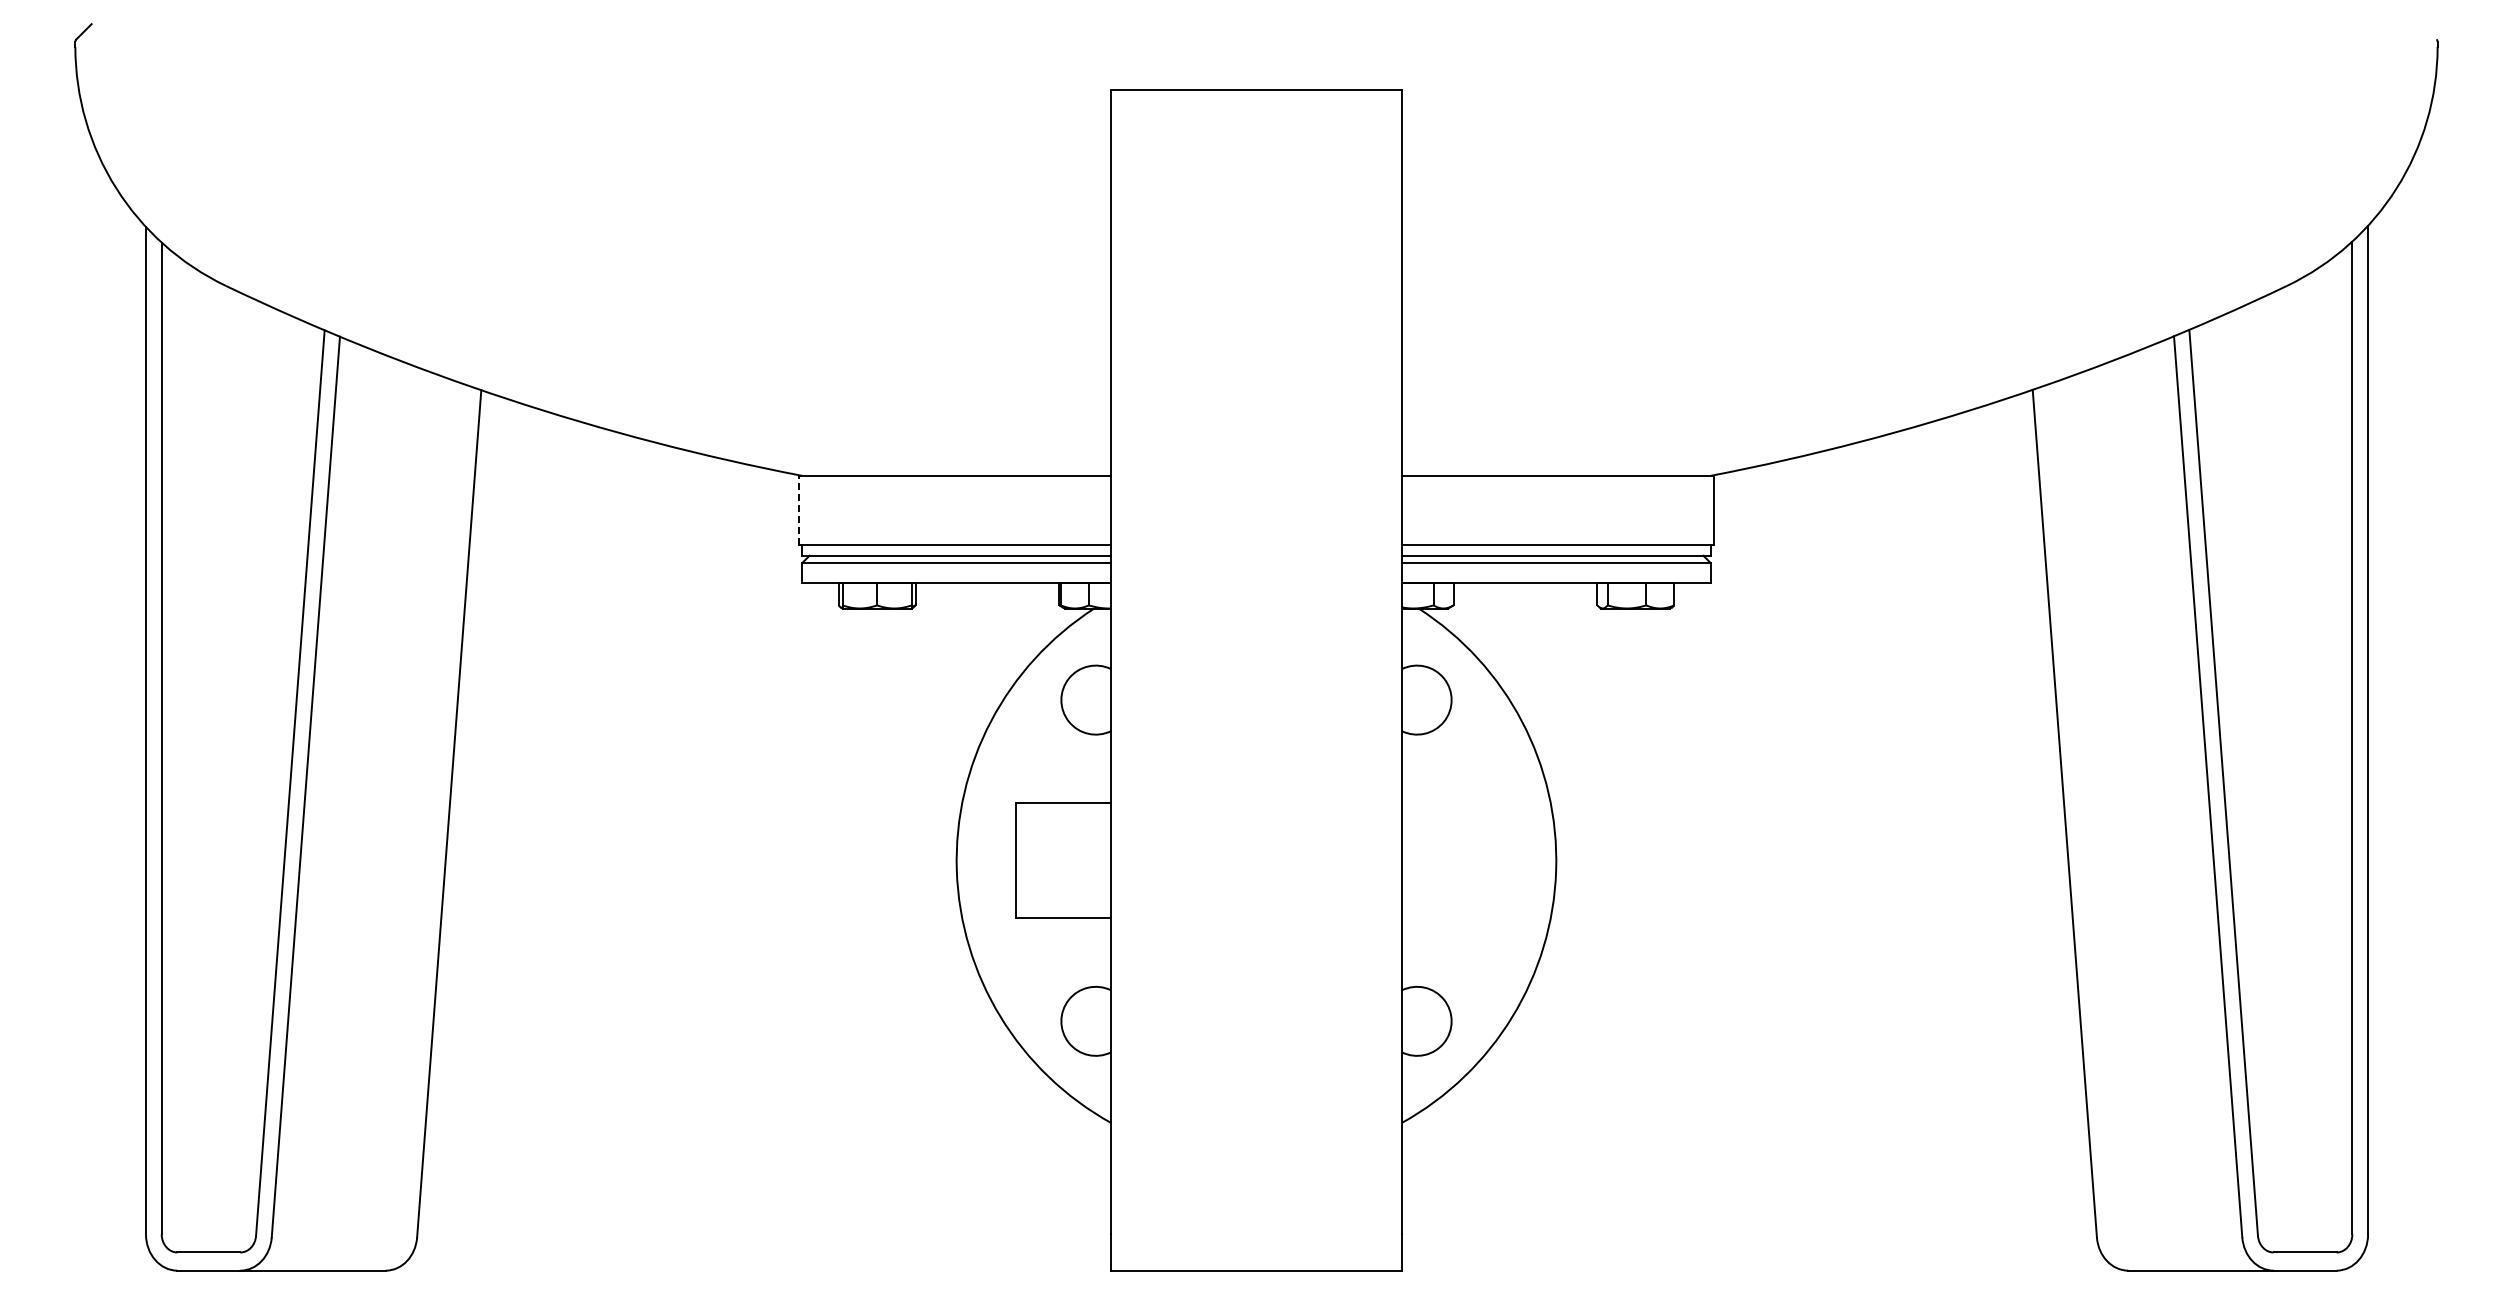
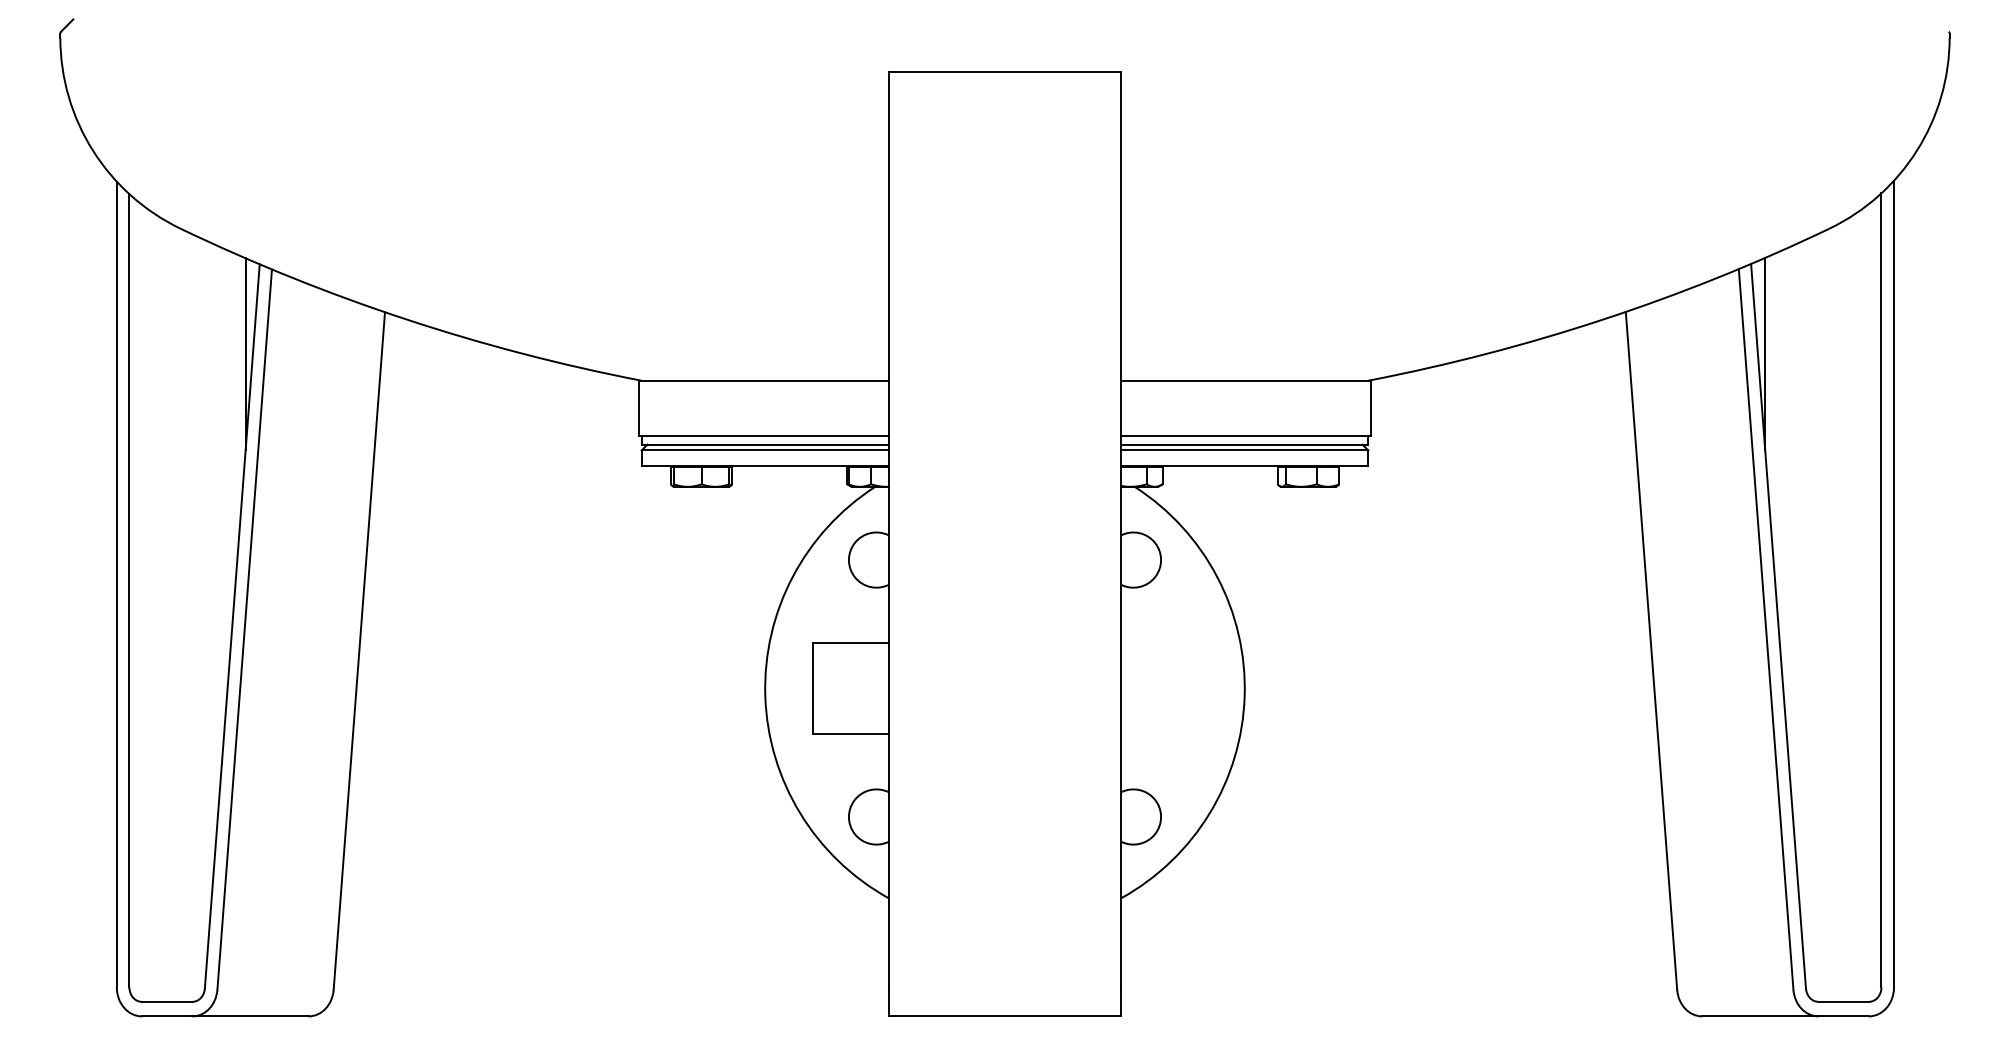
line: (307, 442) -> (245, 354), added
line: (2206, 442) -> (1764, 354), added
line: (798, 510) -> (638, 408), dashed -> solid

